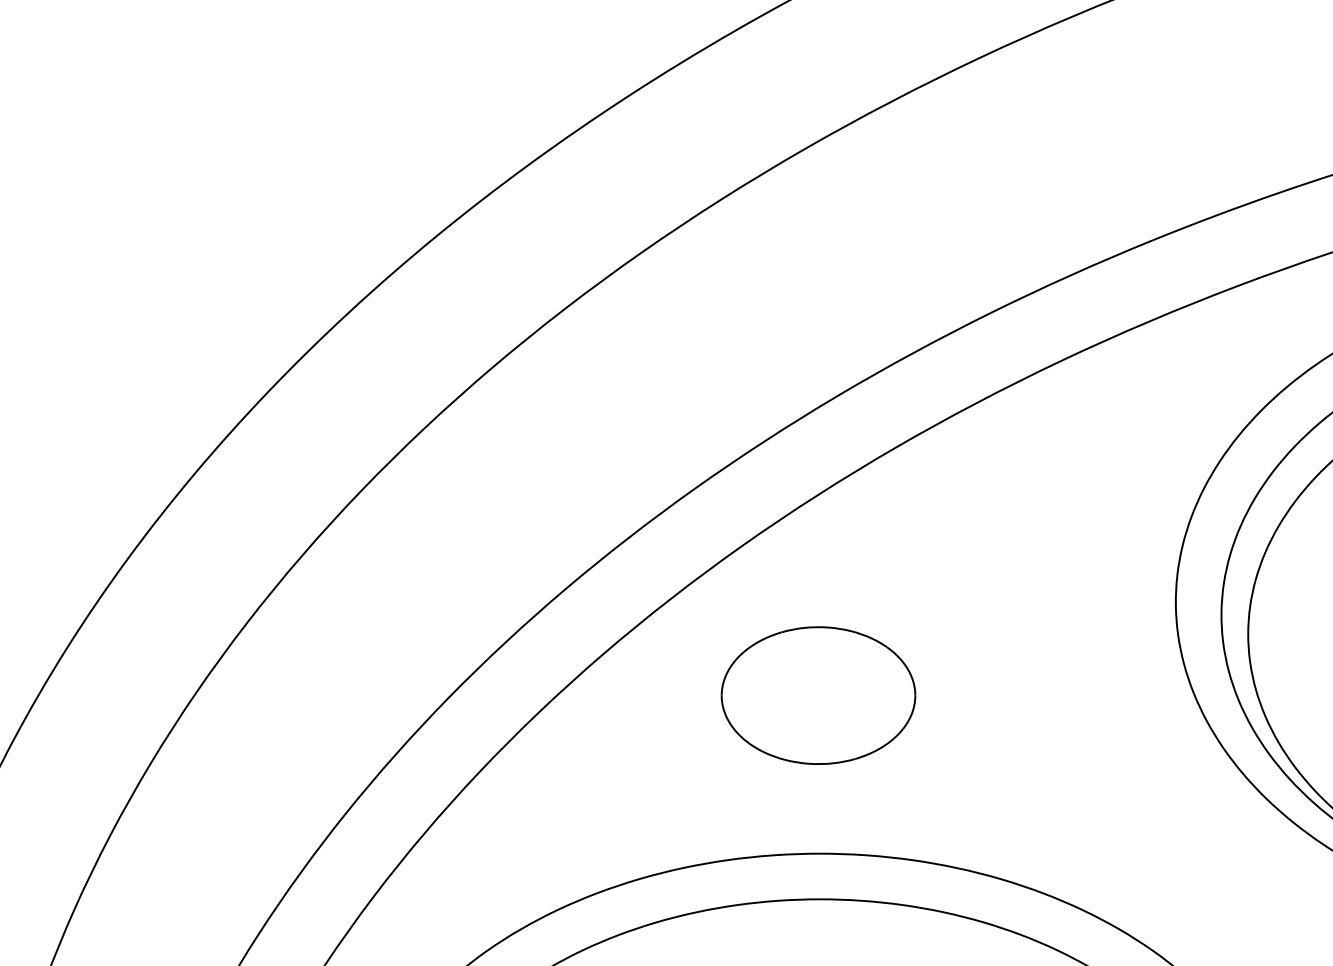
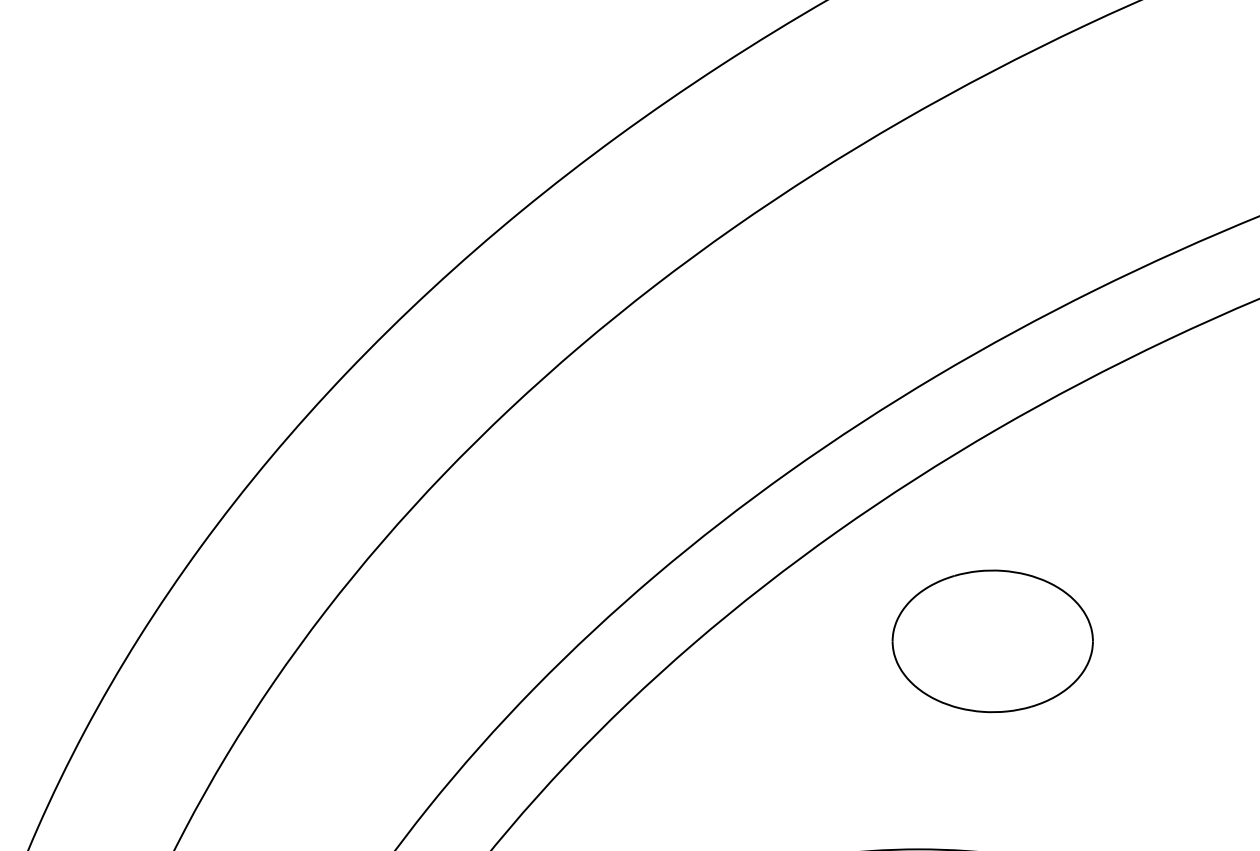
part: (818, 695) -> (992, 641), moved

